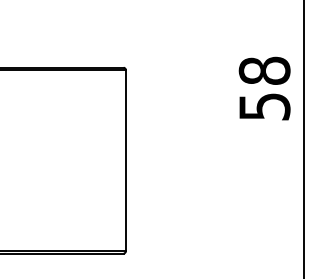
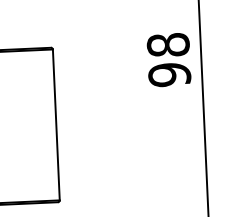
text: (264, 106) -> (169, 74), 58 -> 98

